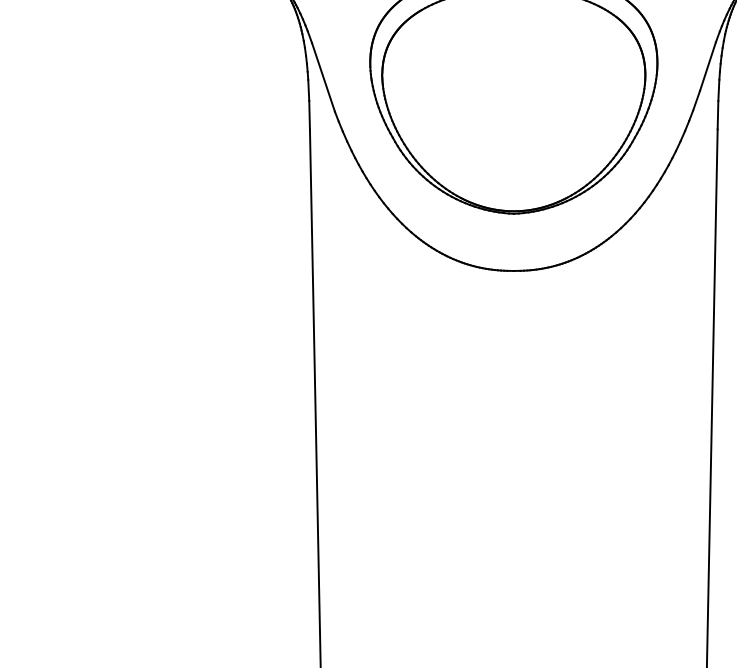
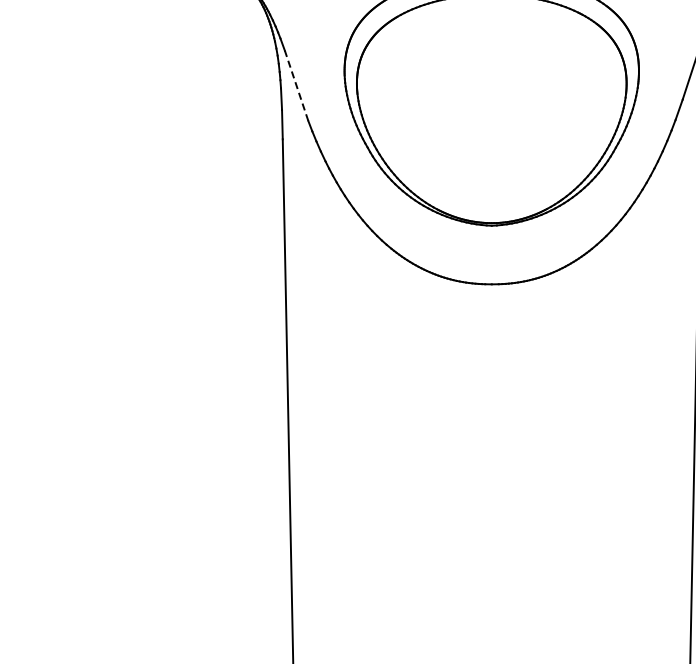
line: (323, 76) -> (296, 84), solid -> dashed

